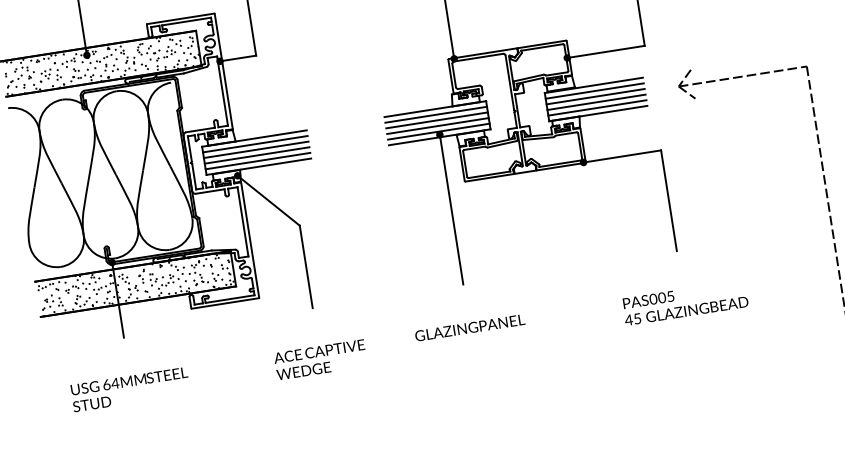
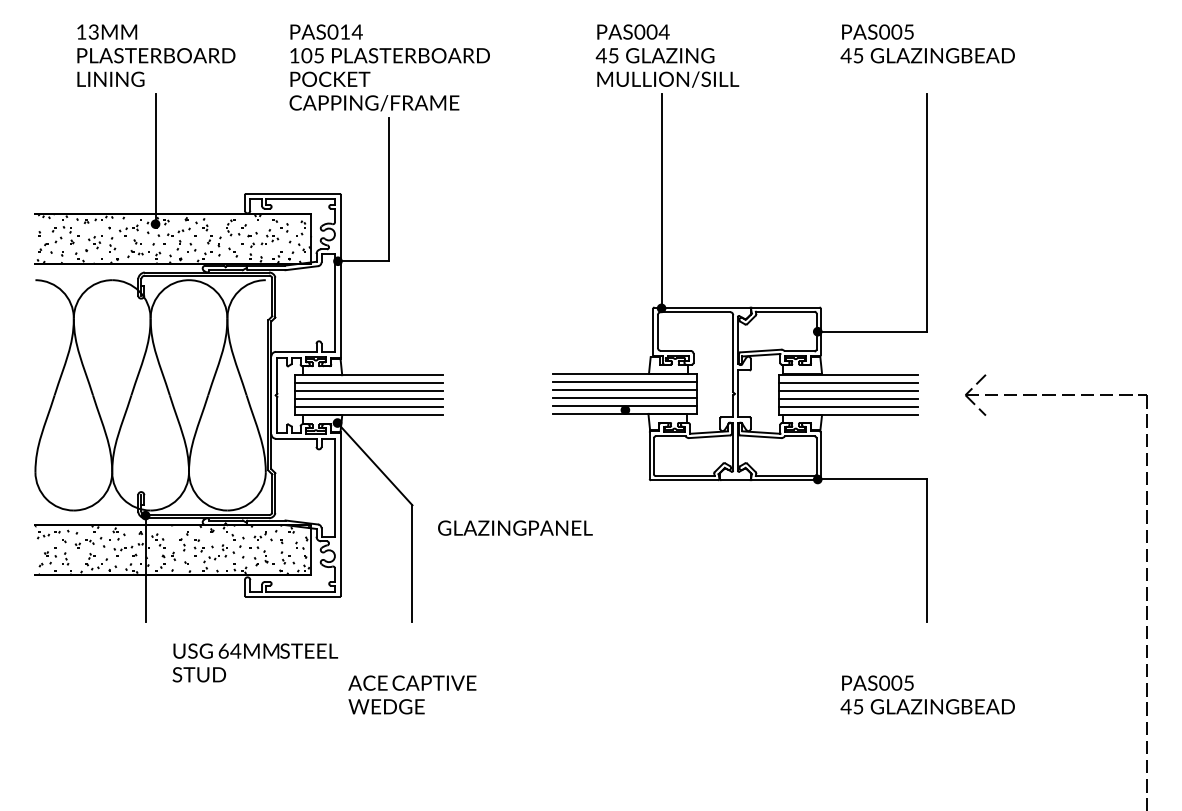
line: (451, 209) -> (625, 515), removed
text: (470, 327) -> (515, 527), moved
text: (130, 389) -> (255, 662), moved

